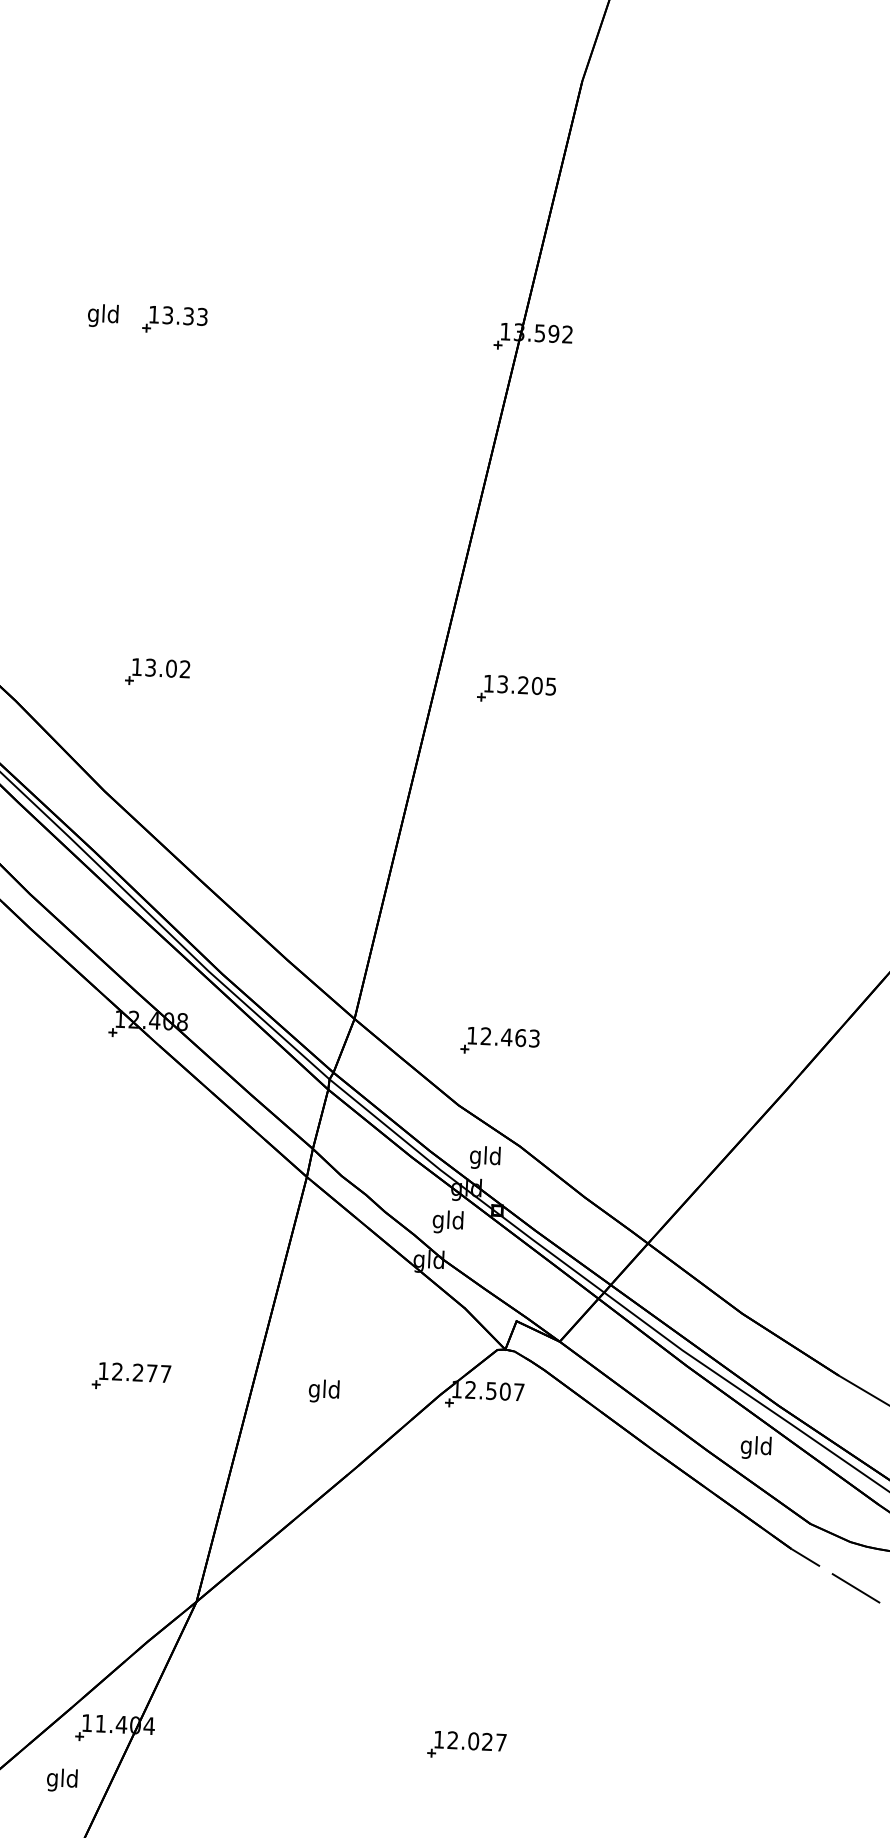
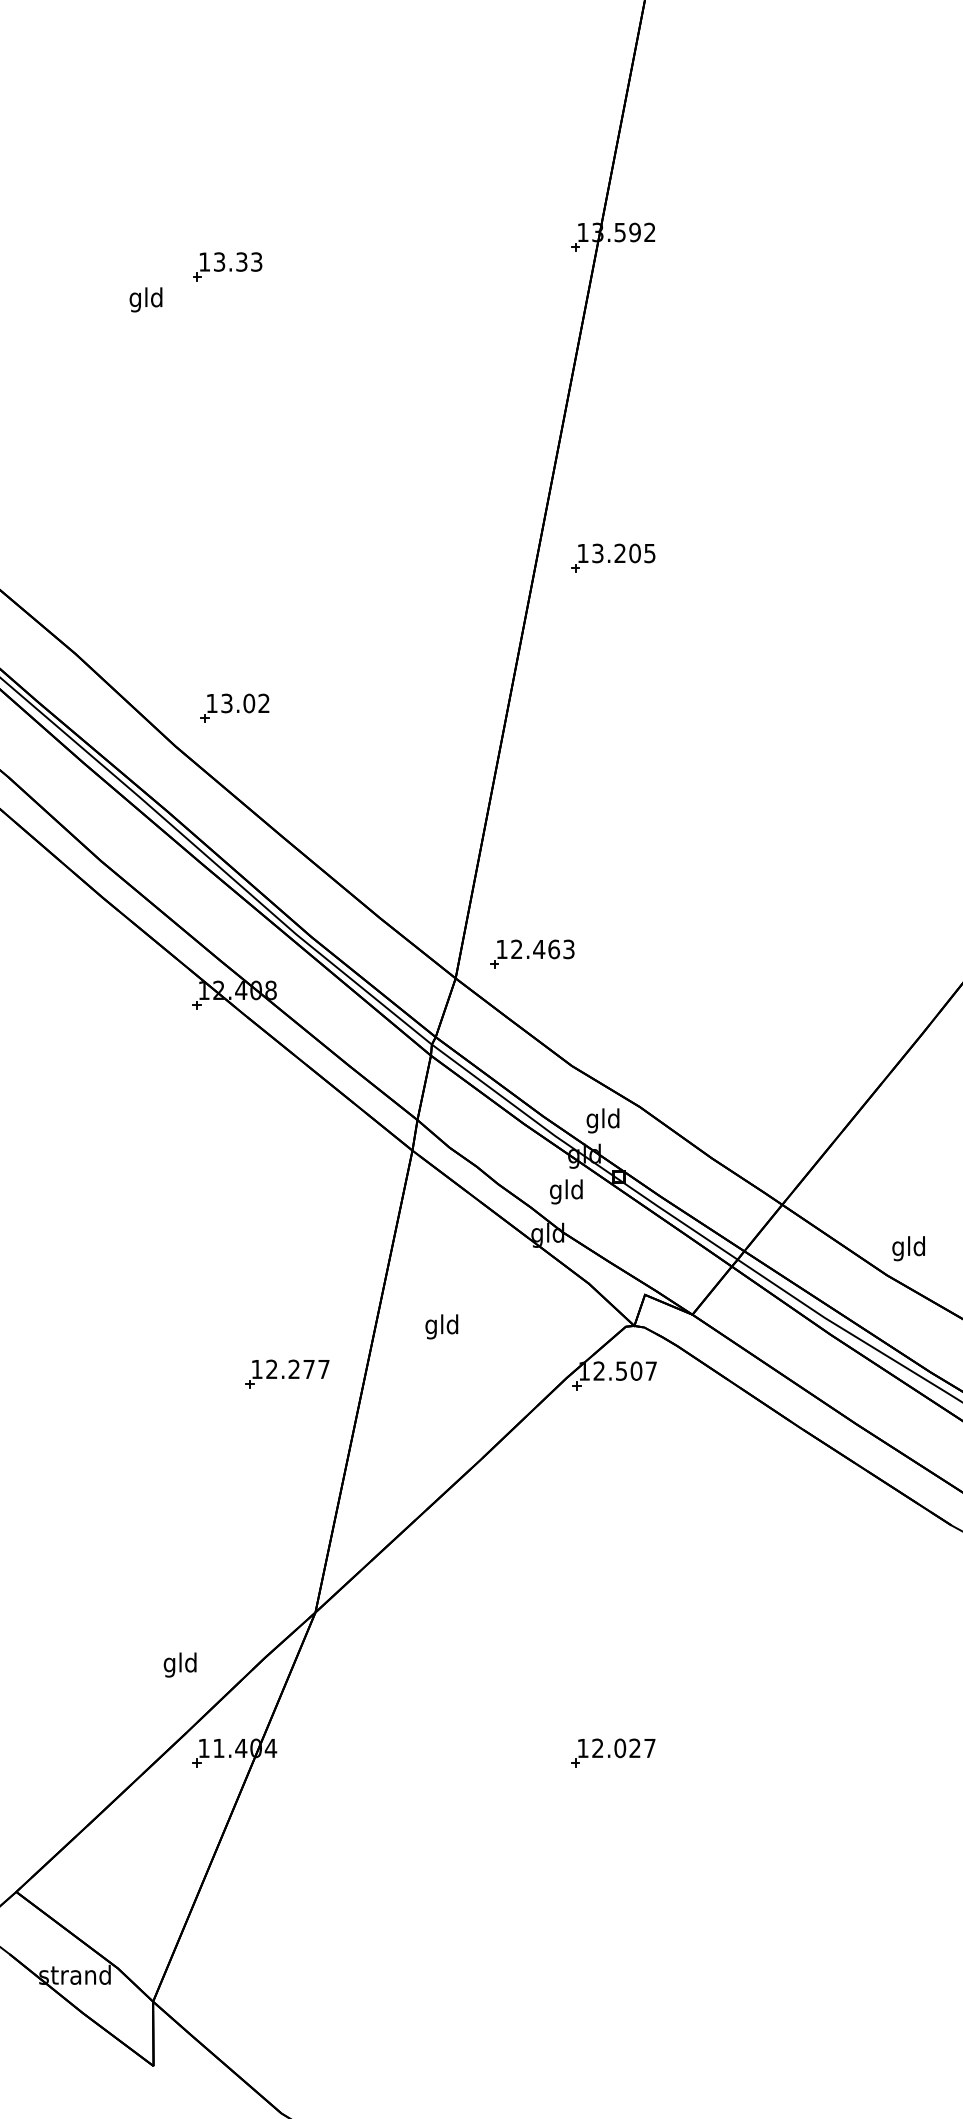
text: (102, 315) -> (145, 299), moved
part: (175, 319) -> (227, 266), moved
part: (157, 671) -> (234, 707), moved
part: (517, 688) -> (613, 557), moved
part: (500, 1040) -> (532, 953), moved
part: (131, 1376) -> (287, 1373), moved
text: (323, 1390) -> (441, 1326), moved
text: (755, 1447) -> (908, 1248), moved
text: (61, 1779) -> (179, 1664), moved

